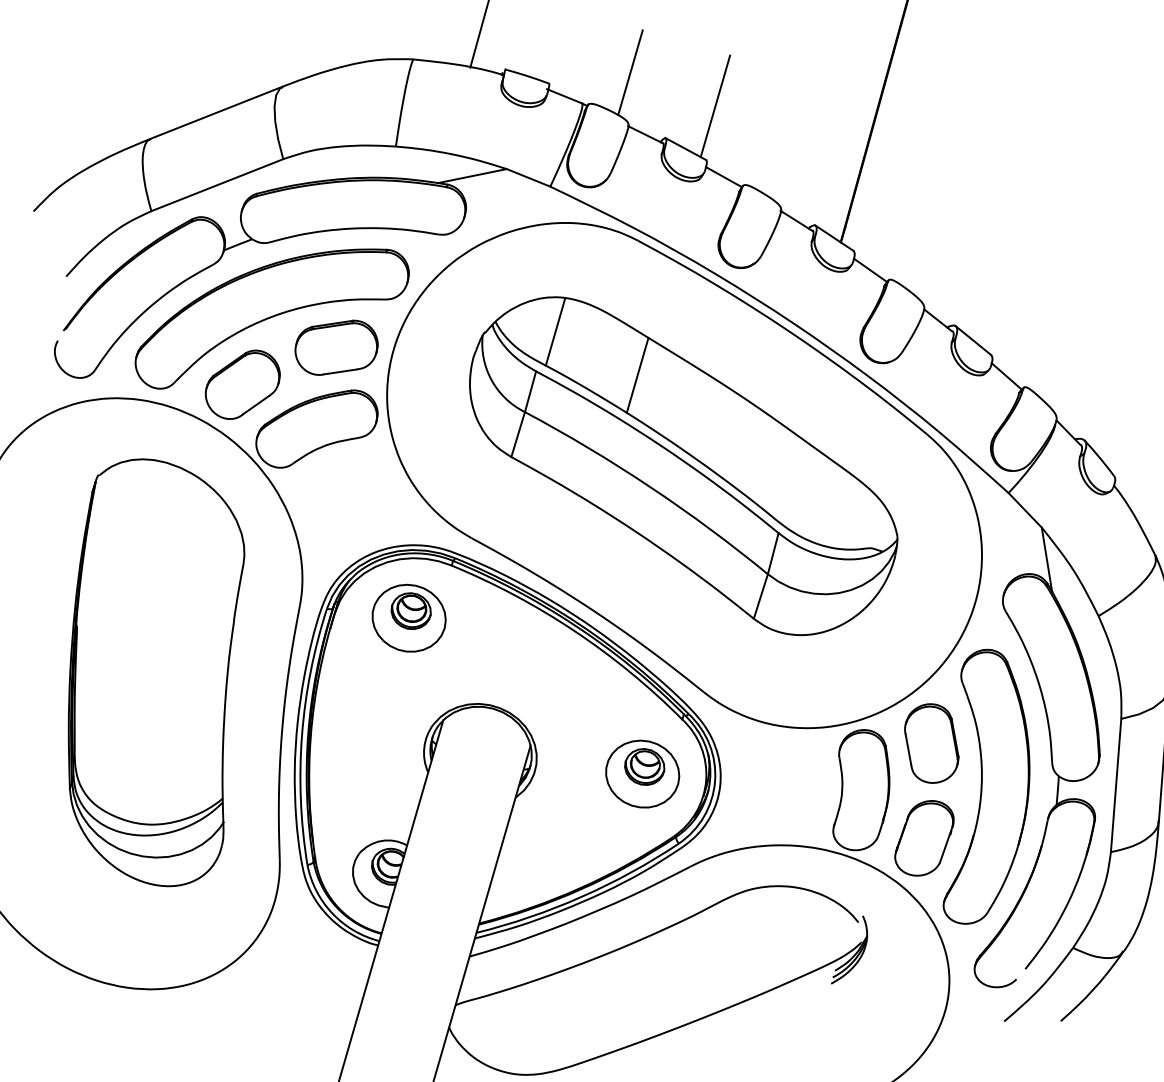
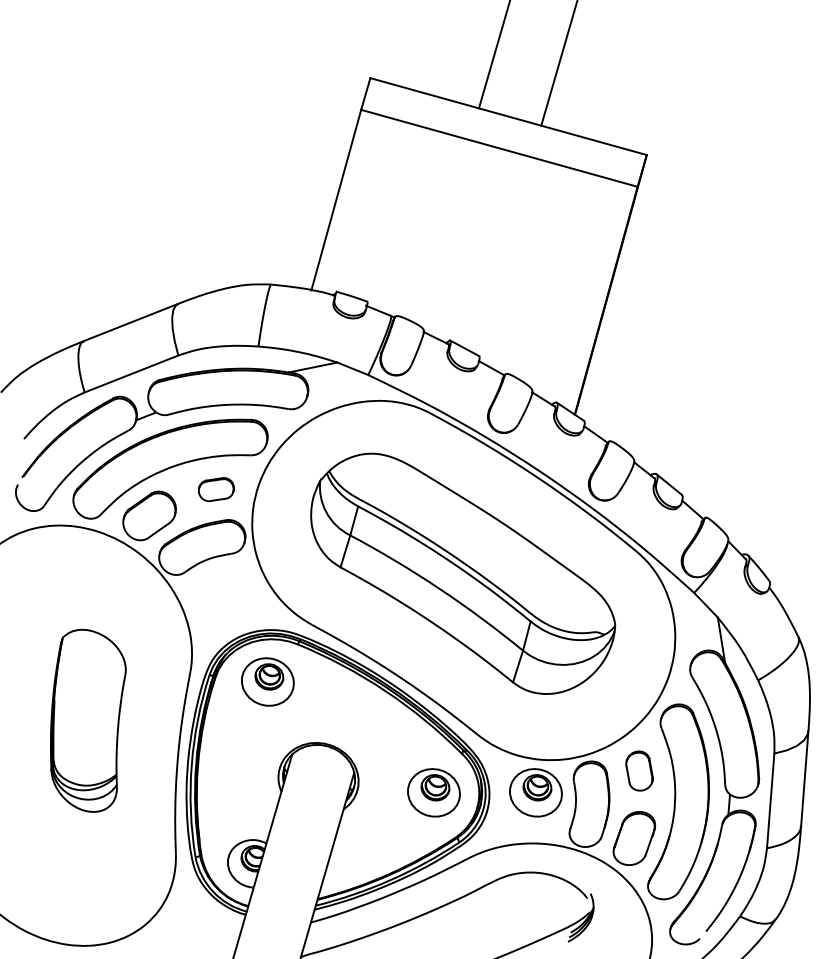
line: (630, 71) -> (425, 293), removed
line: (715, 105) -> (485, 317), removed
line: (554, 332) -> (371, 478), removed
part: (336, 347) -> (216, 489), size x0.6
line: (637, 374) -> (430, 508), removed
part: (156, 672) -> (88, 720), size x0.6
part: (931, 742) -> (639, 770), size x0.7
part: (785, 773) -> (535, 792), added

